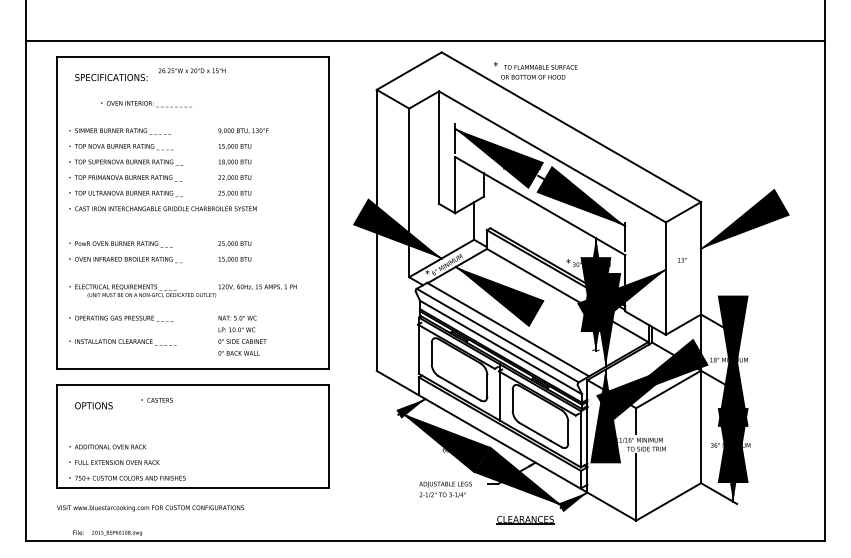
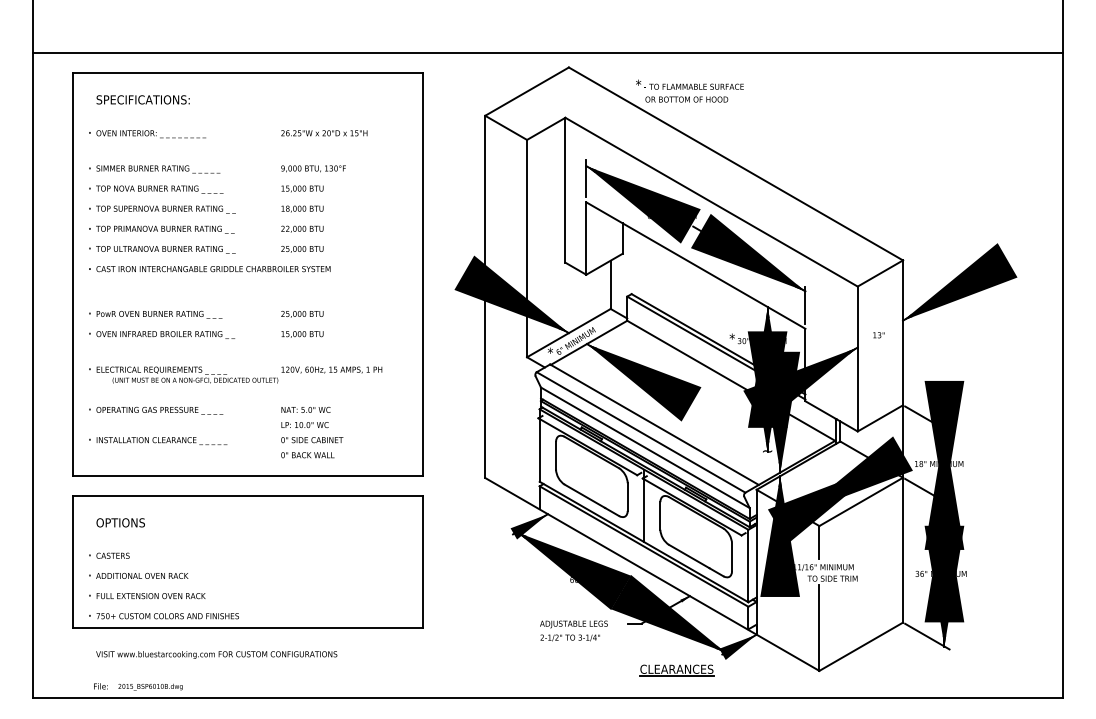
text: (192, 71) -> (324, 133), moved
text: (146, 104) -> (147, 134), moved
text: (157, 400) -> (109, 555), moved
text: (150, 507) -> (216, 654), moved

